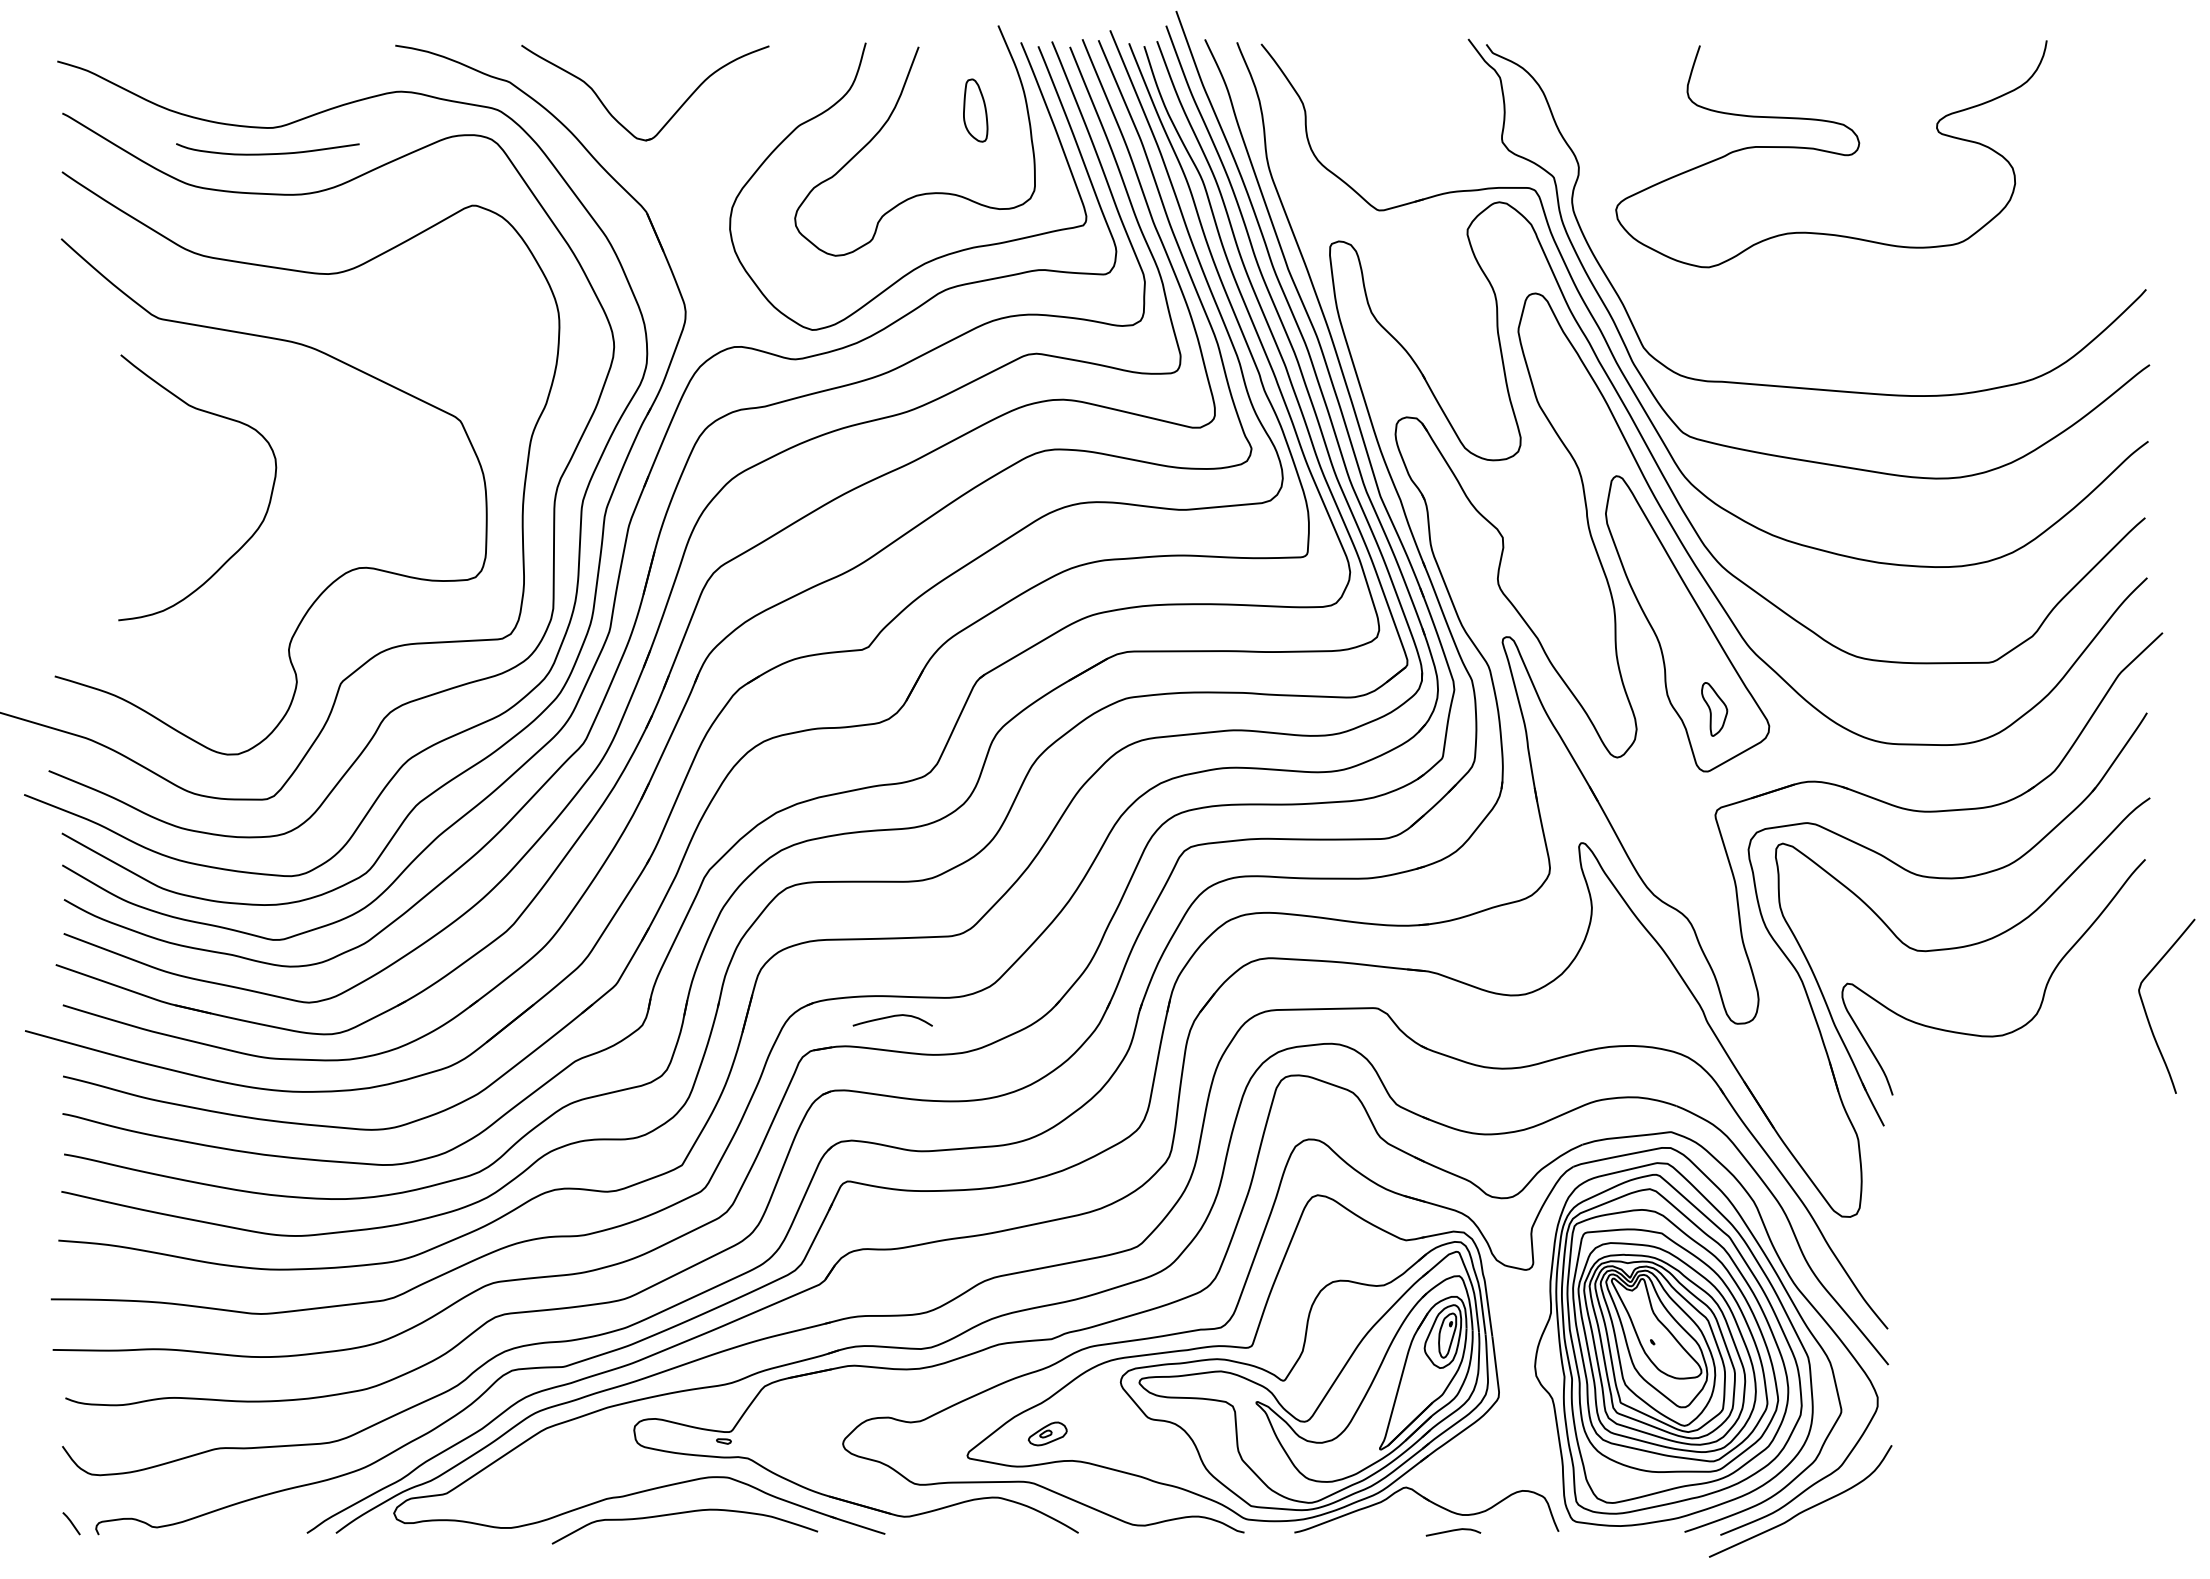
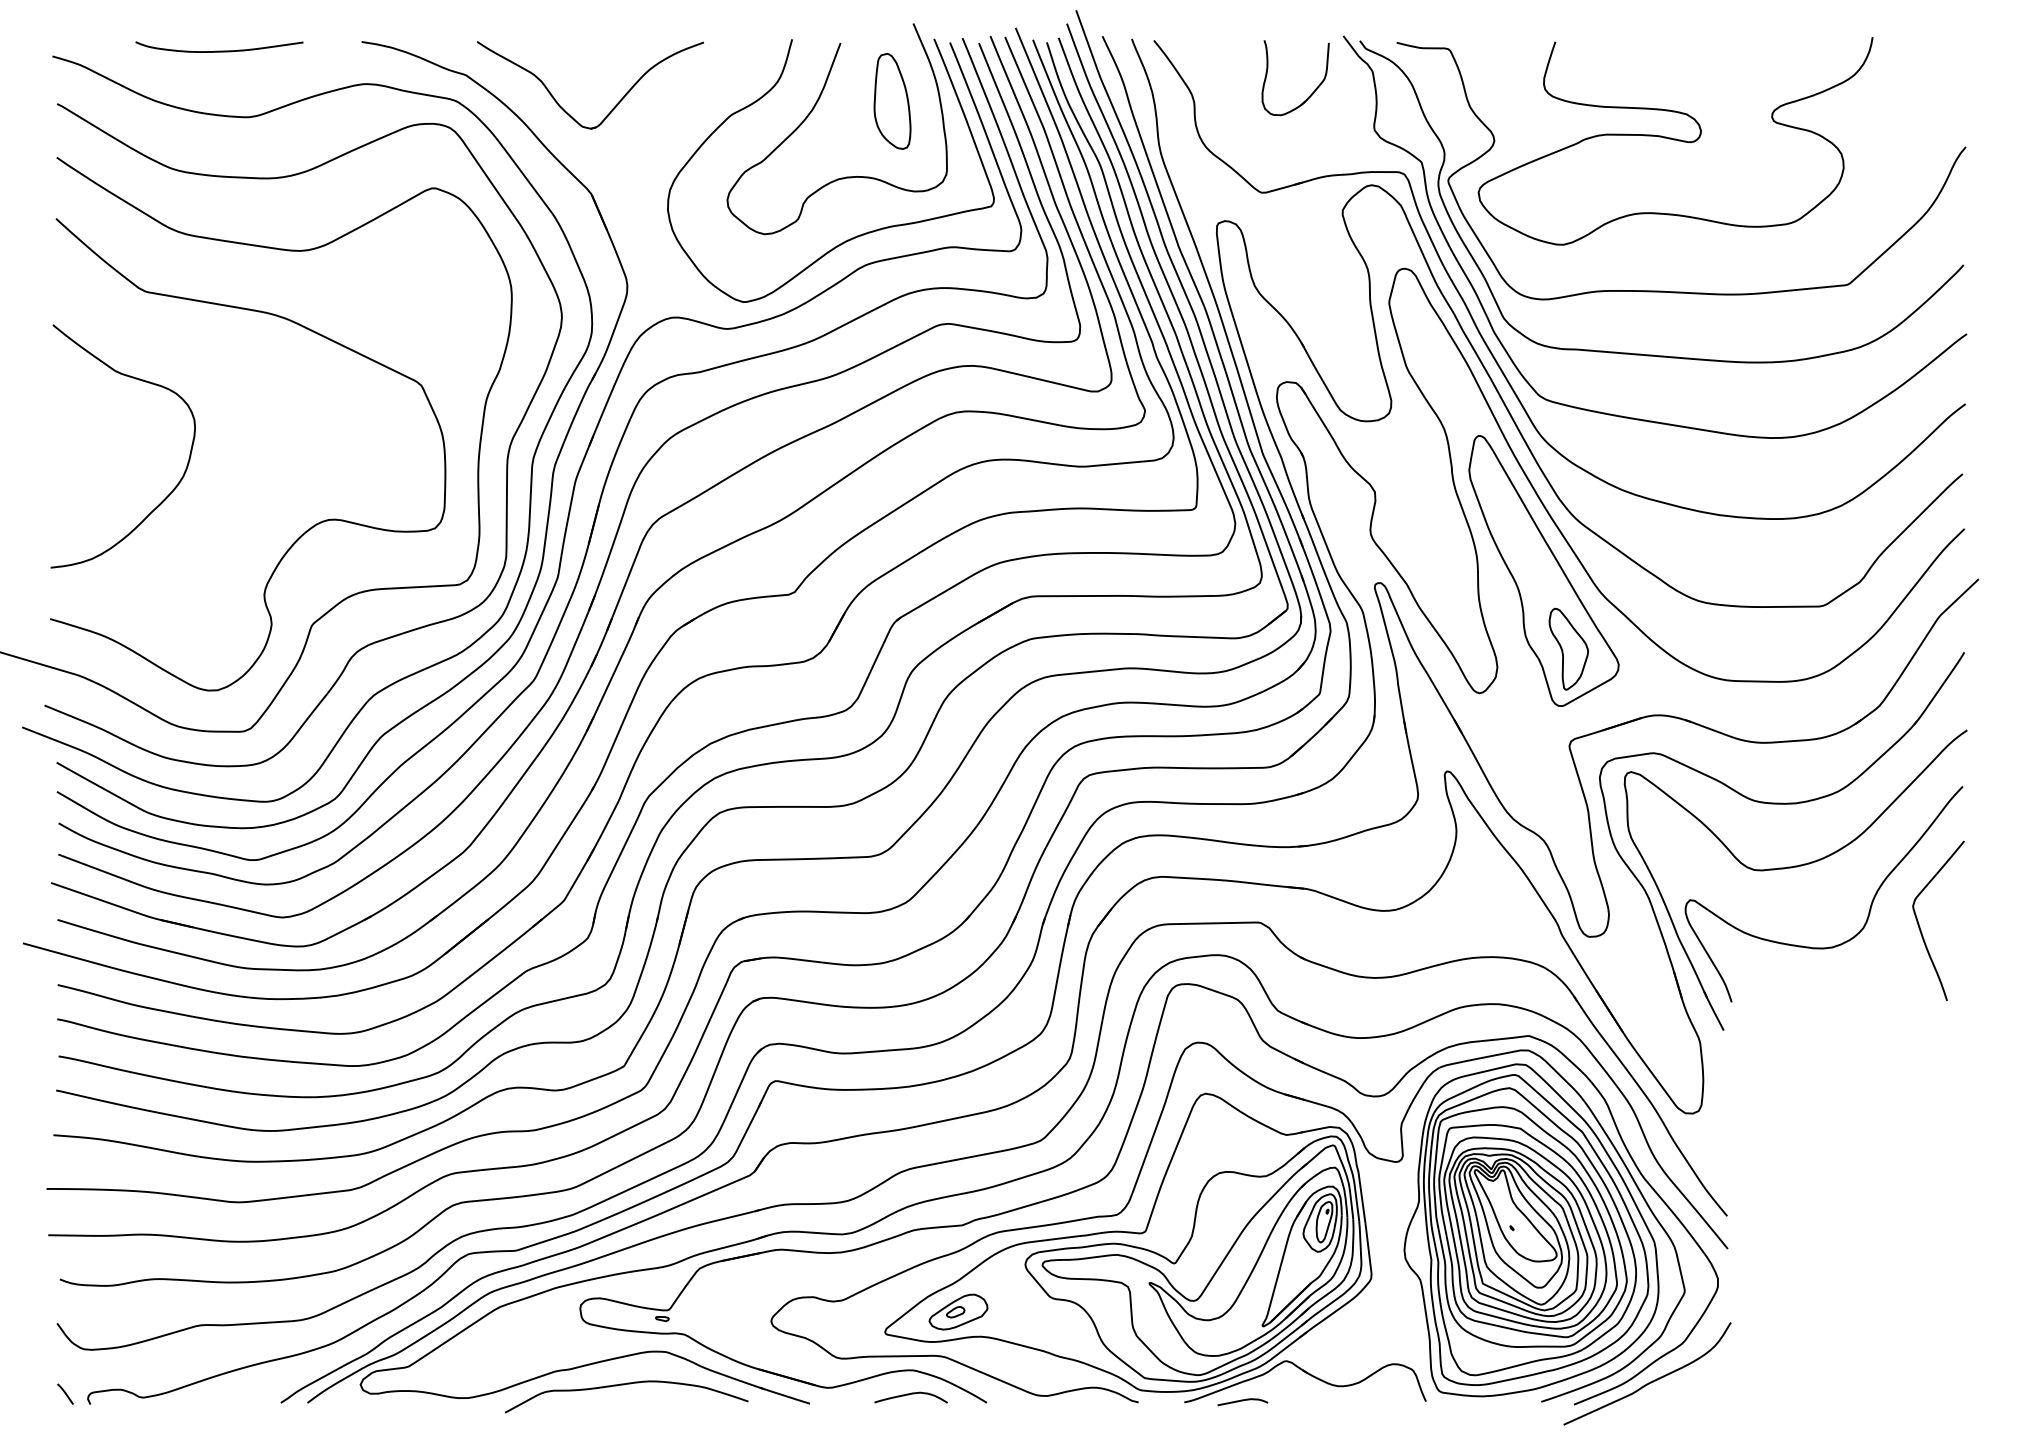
part: (1434, 100) -> (1312, 92), added
part: (975, 110) -> (892, 101), size x1.67
curve: (267, 153) -> (219, 50), moved
curve: (1837, 318) -> (1681, 291), added
curve: (254, 531) -> (175, 486), moved
part: (1714, 709) -> (1568, 649), size x1.67
curve: (2146, 1011) -> (1919, 925), moved
curve: (892, 1017) -> (910, 1394), moved
part: (1047, 1433) -> (958, 1311), size x1.67
curve: (1453, 1531) -> (1242, 1401), moved

